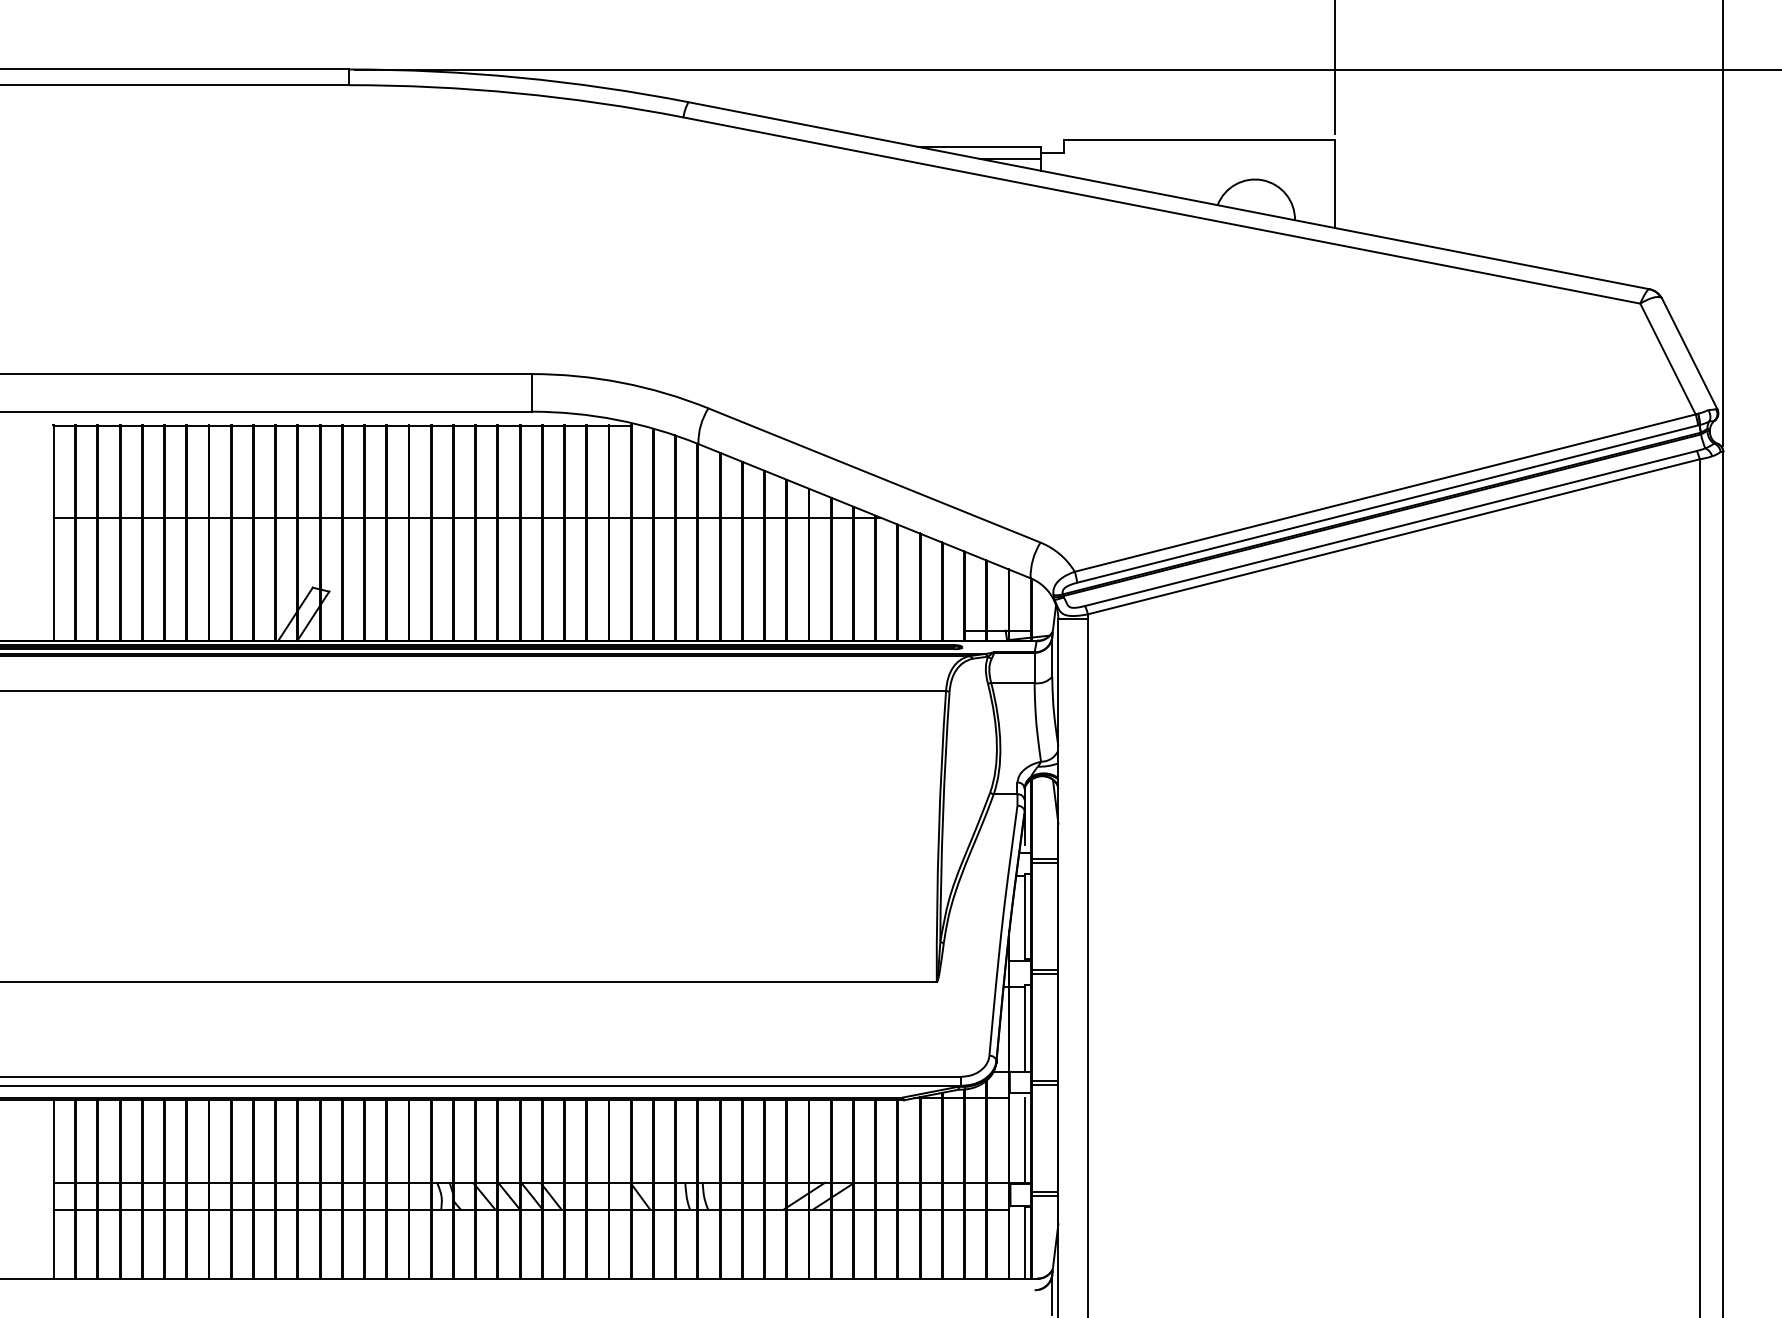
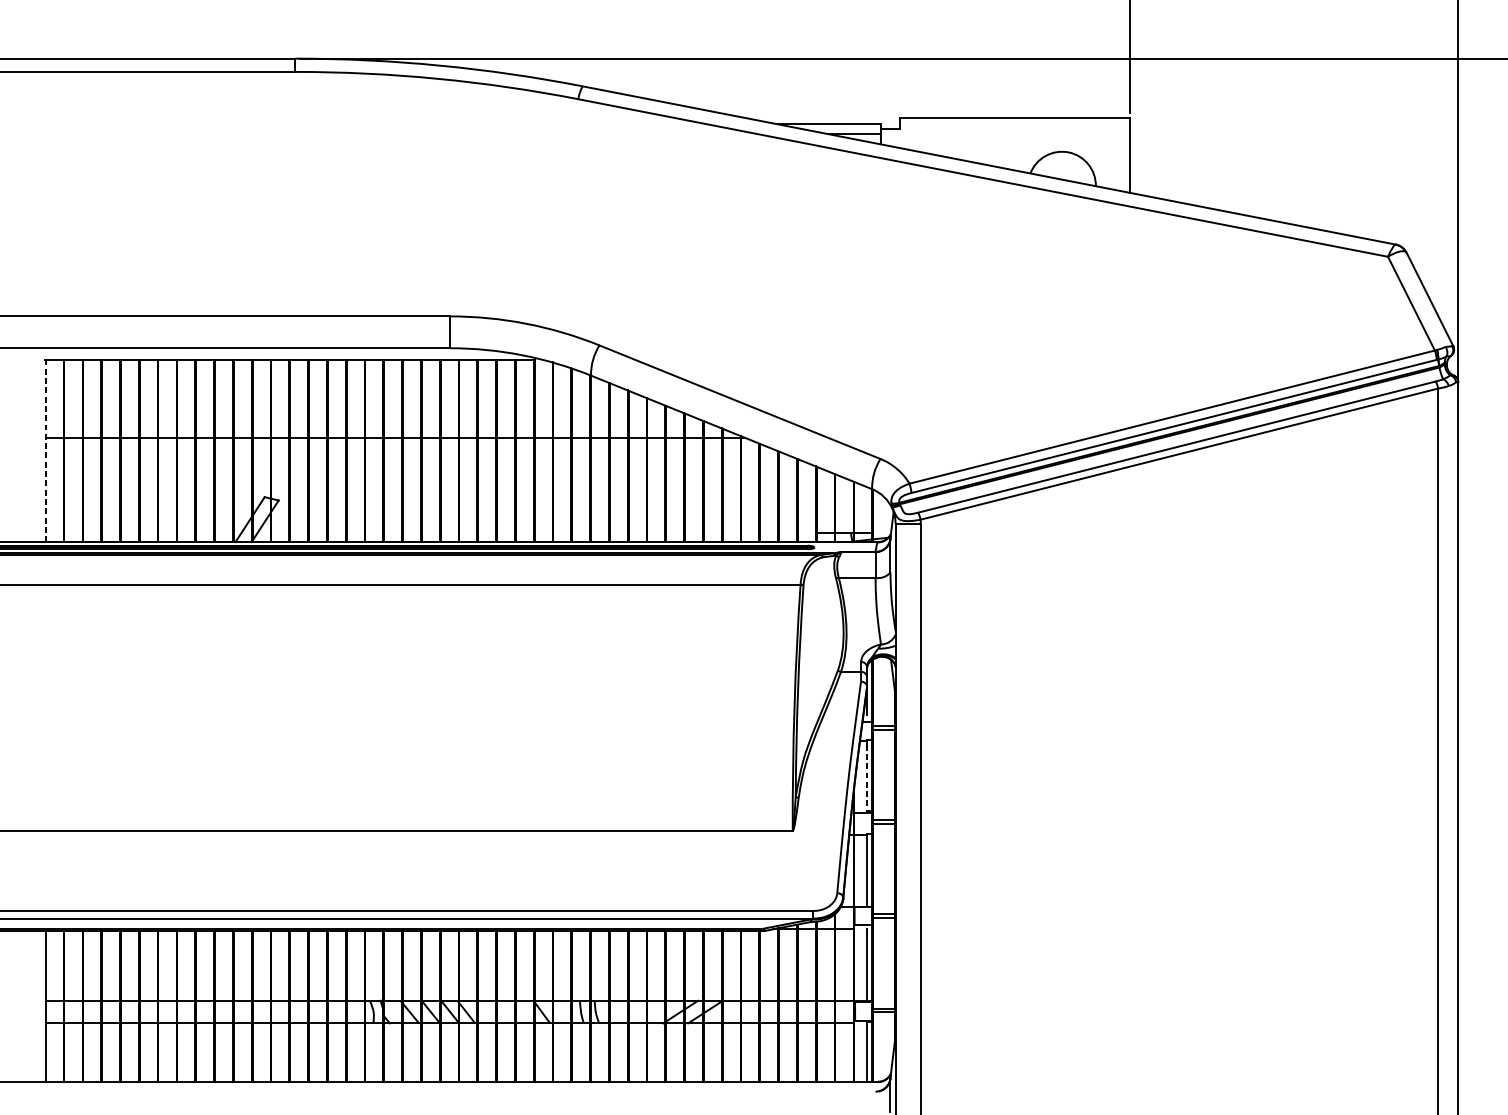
line: (53, 532) -> (45, 450), solid -> dashed
line: (1024, 919) -> (866, 777), solid -> dashed

